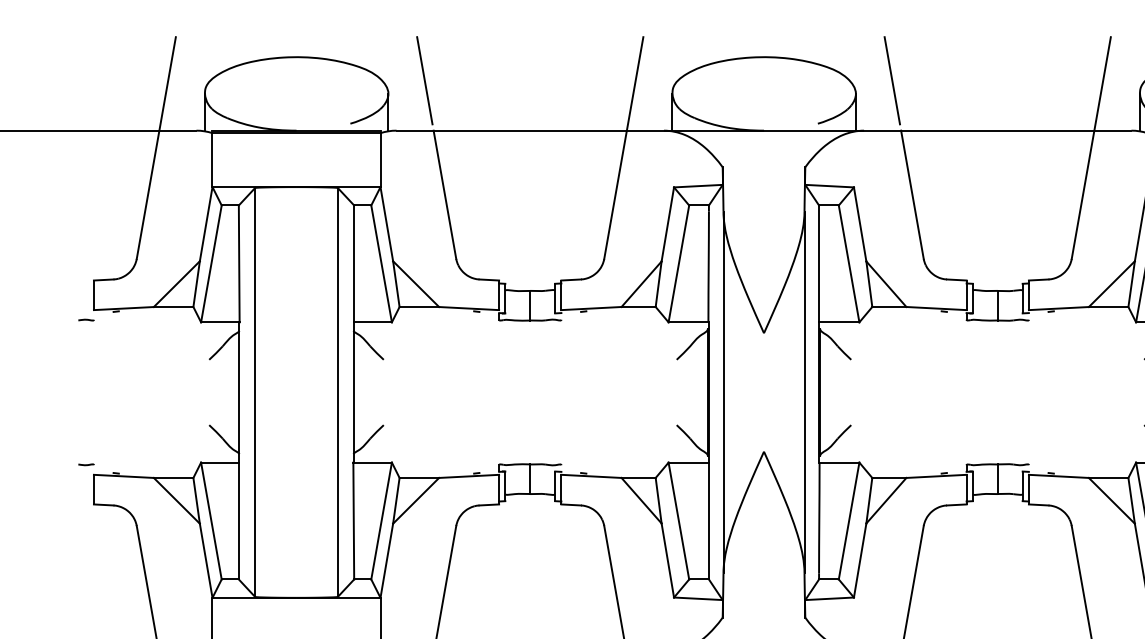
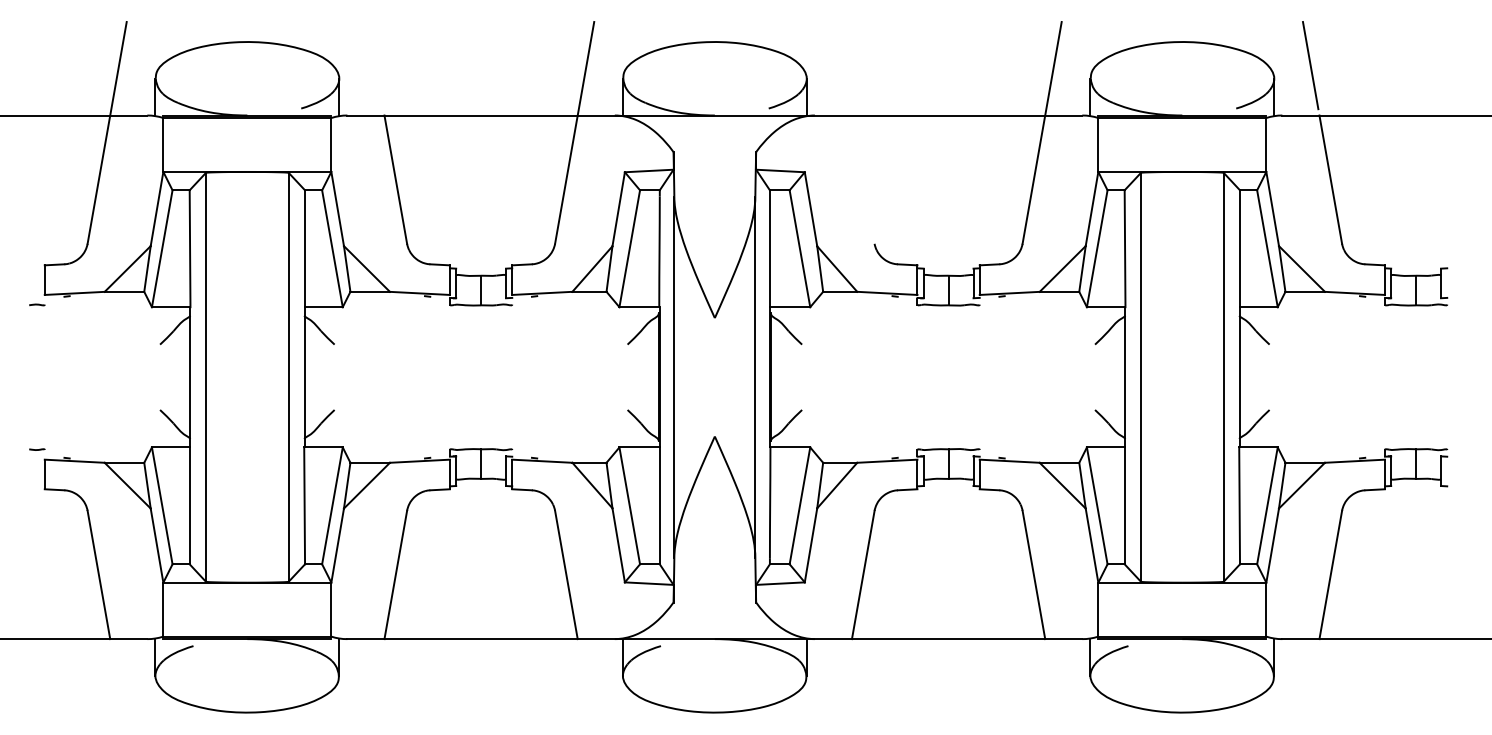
line: (424, 80) -> (375, 65), removed
line: (891, 80) -> (842, 65), removed
line: (911, 194) -> (862, 179), removed

